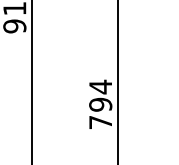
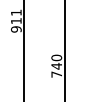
text: (100, 94) -> (56, 61), 794 -> 740

